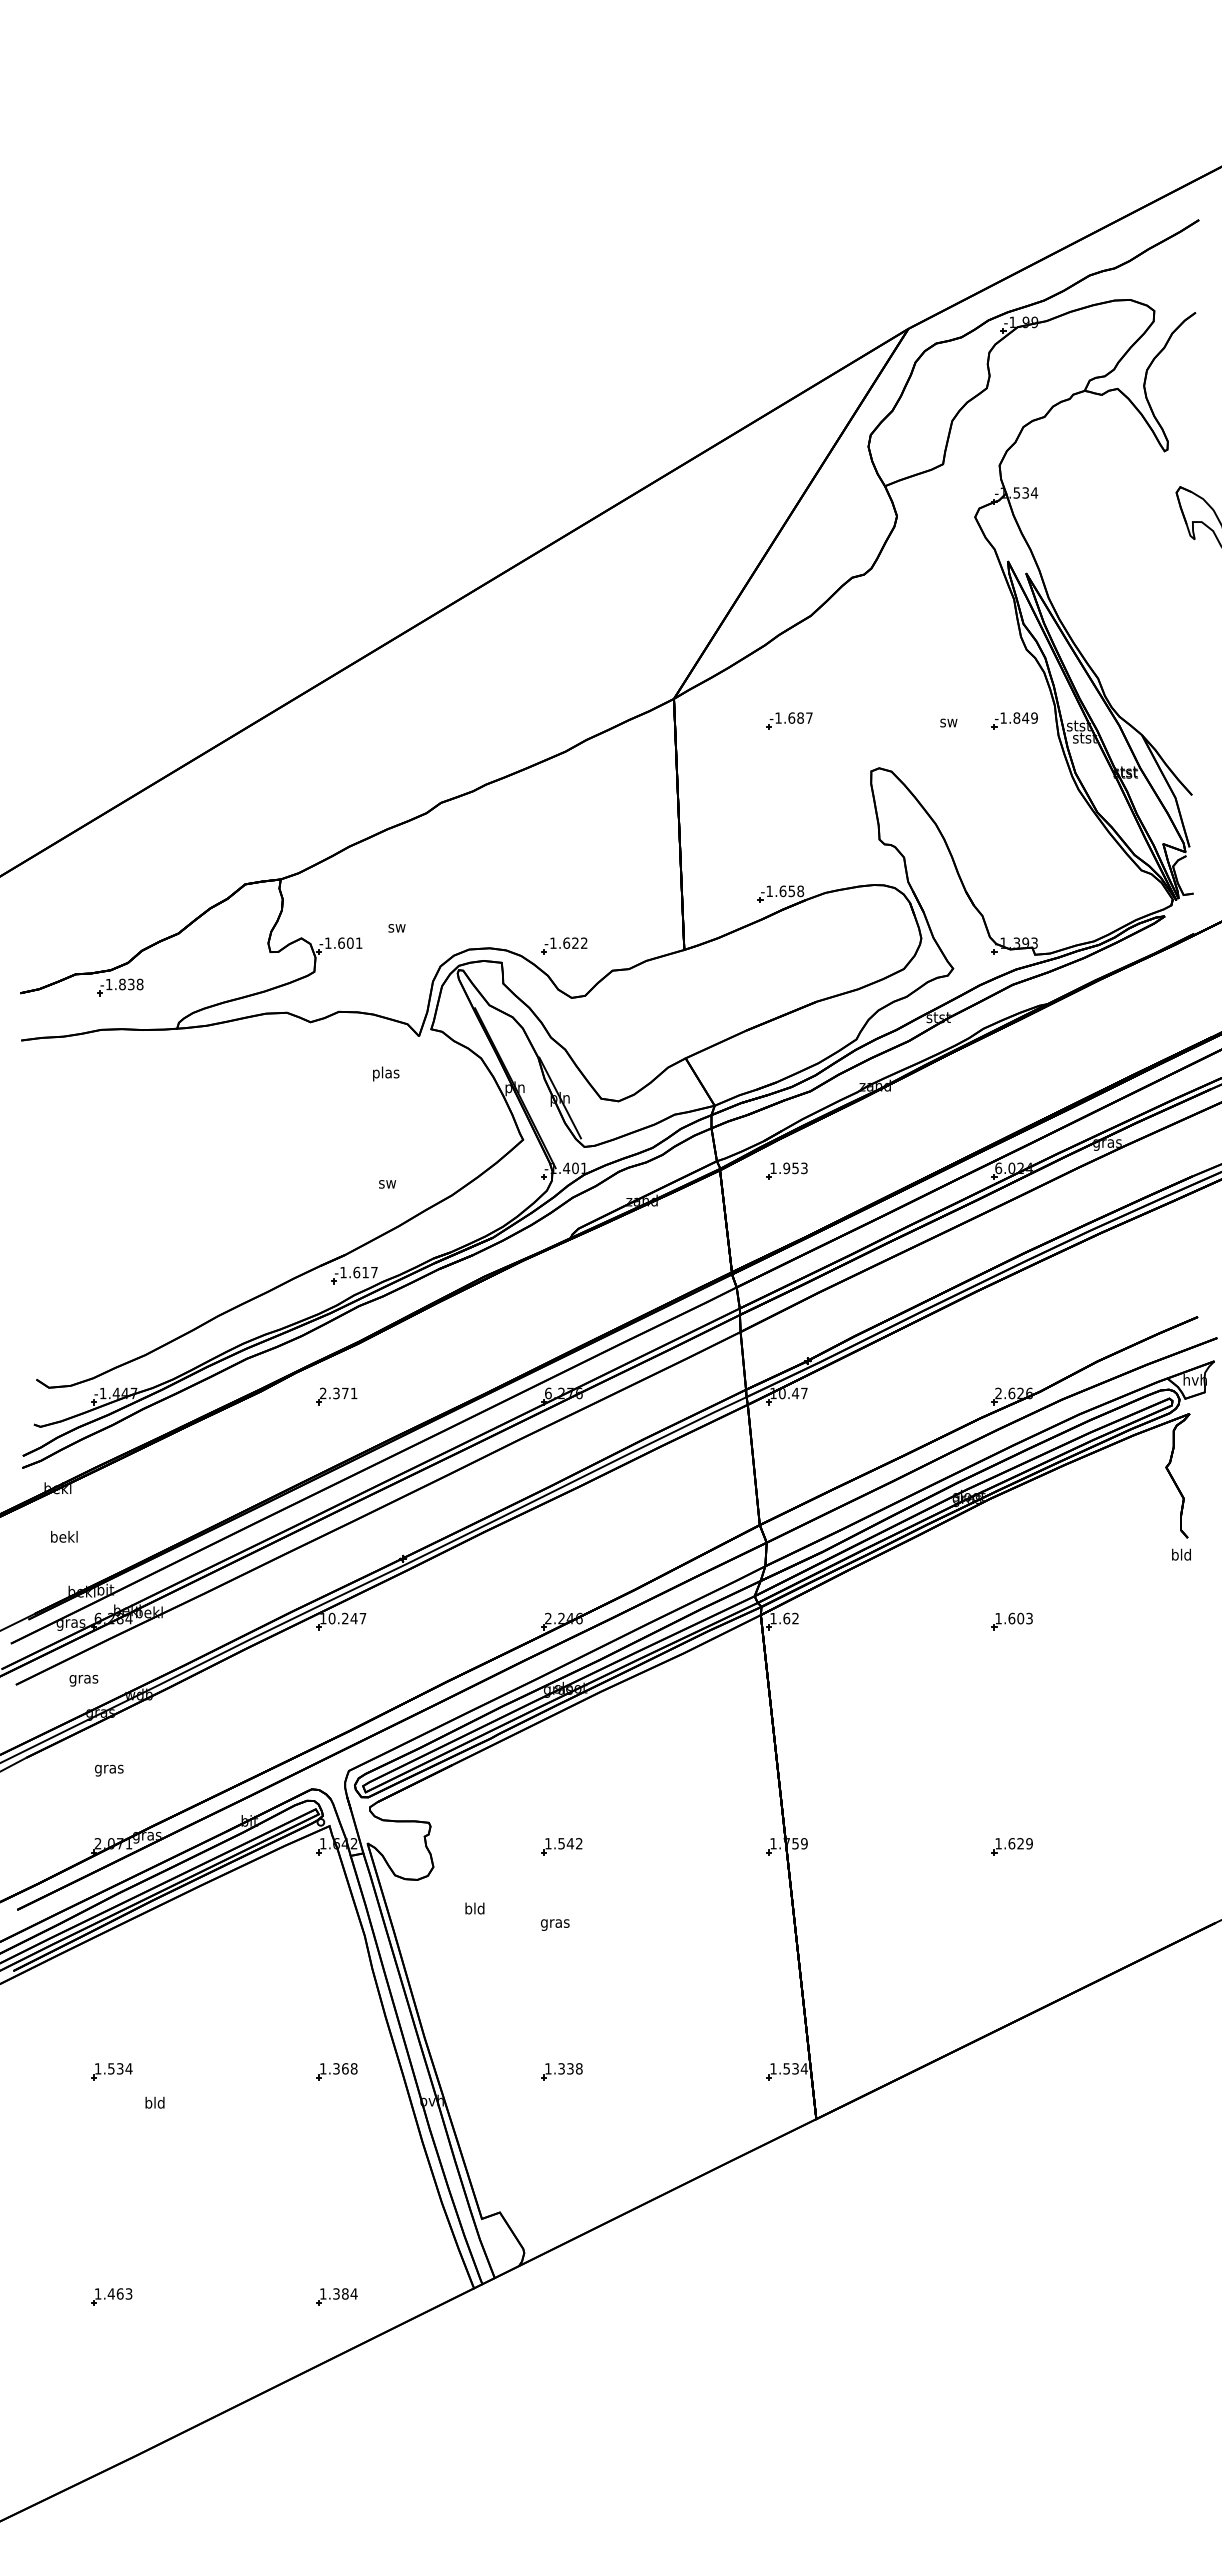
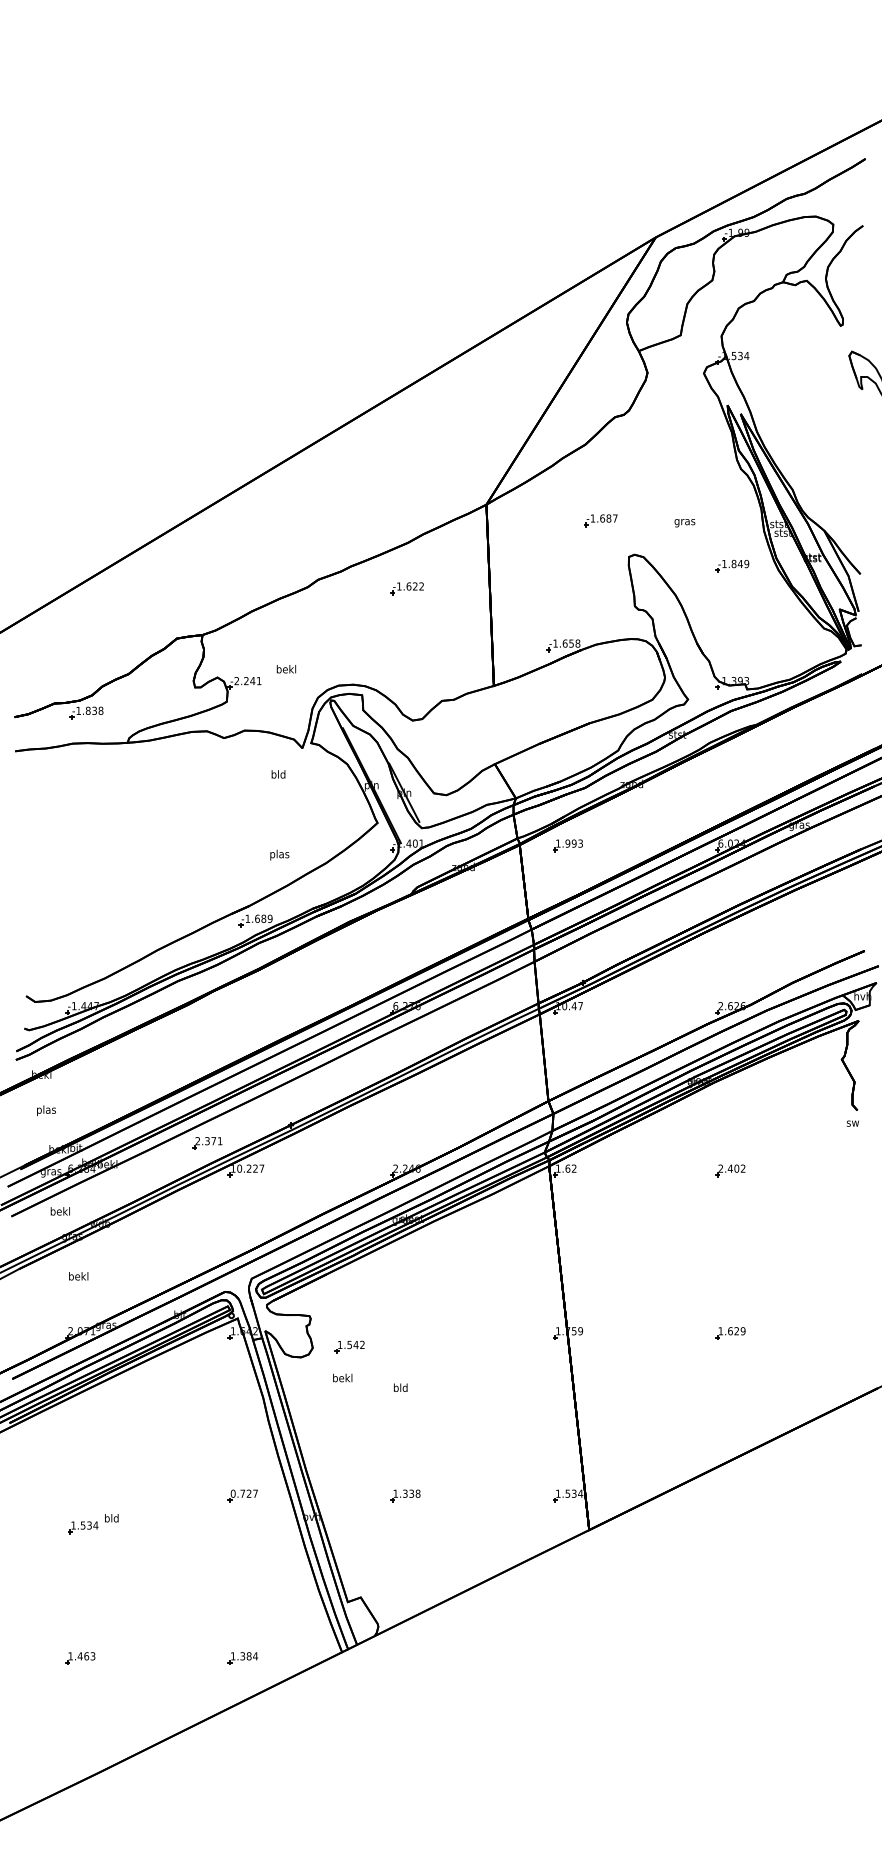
part: (789, 720) -> (600, 520), moved
part: (1014, 720) -> (732, 565), moved
text: (948, 724) -> (684, 523), sw -> gras
text: (396, 926) -> (286, 668), sw -> bekl
text: (339, 942) -> (244, 680), -1.601 -> -2.241
part: (564, 945) -> (407, 588), moved
text: (386, 1073) -> (278, 775), plas -> bld
text: (795, 1167) -> (574, 842), 1.953 -> 1.993
text: (387, 1184) -> (279, 855), sw -> plas
text: (369, 1272) -> (266, 918), -1.617 -> -1.689
part: (336, 1396) -> (207, 1143), moved
text: (64, 1537) -> (46, 1110), bekl -> plas
text: (1181, 1554) -> (852, 1122), bld -> sw
text: (353, 1618) -> (255, 1168), 10.247 -> 10.227
text: (1013, 1618) -> (731, 1168), 1.603 -> 2.402
text: (83, 1678) -> (60, 1211), gras -> bekl
text: (109, 1768) -> (78, 1276), gras -> bekl
part: (561, 1846) -> (349, 1346), moved
text: (474, 1908) -> (342, 1378), bld -> bekl
text: (554, 1923) -> (400, 1388), gras -> bld
text: (338, 2068) -> (244, 1493), 1.368 -> 0.727
part: (111, 2071) -> (83, 1527), moved

